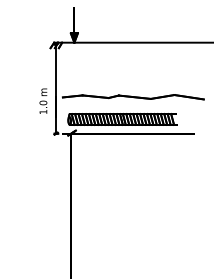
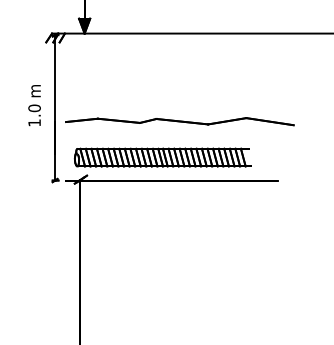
text: (43, 100) -> (34, 104), moved

